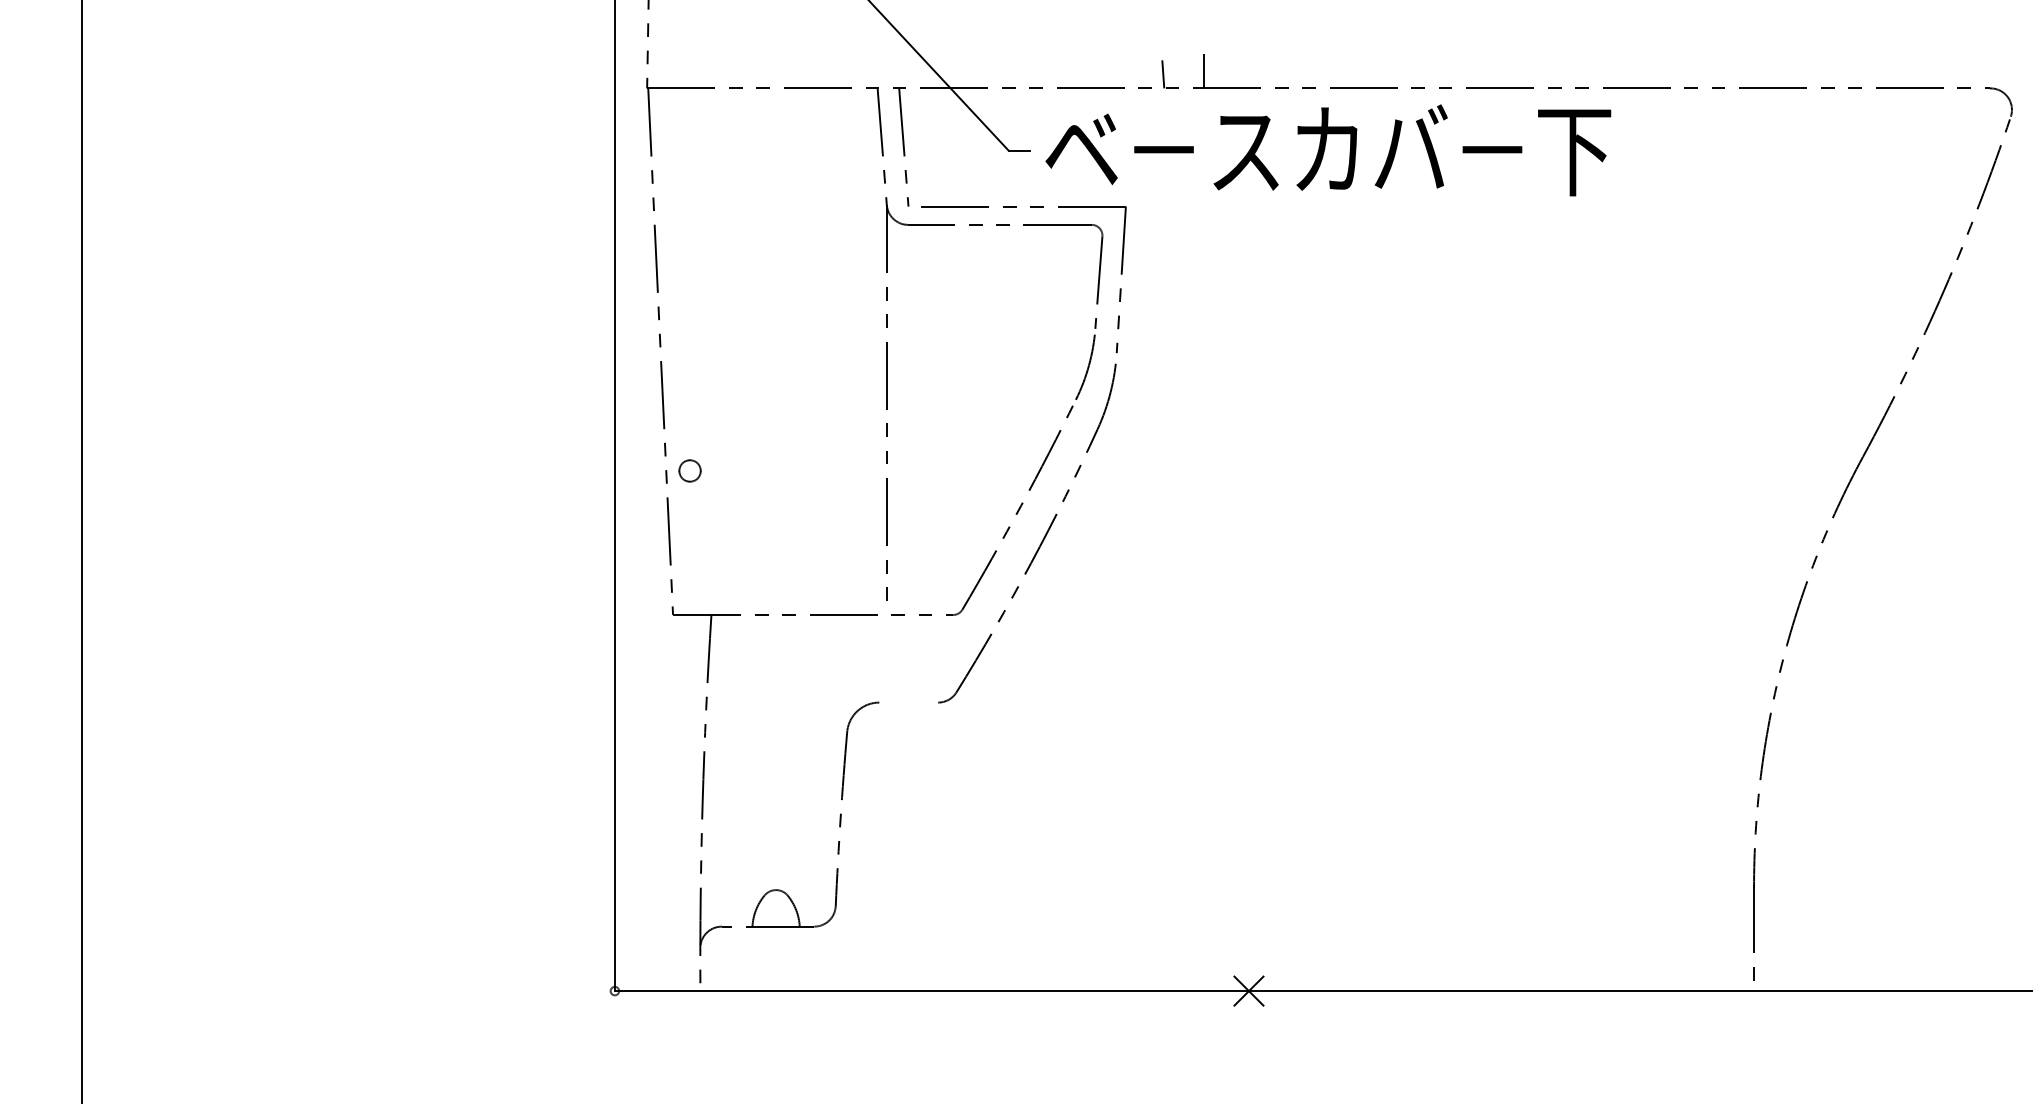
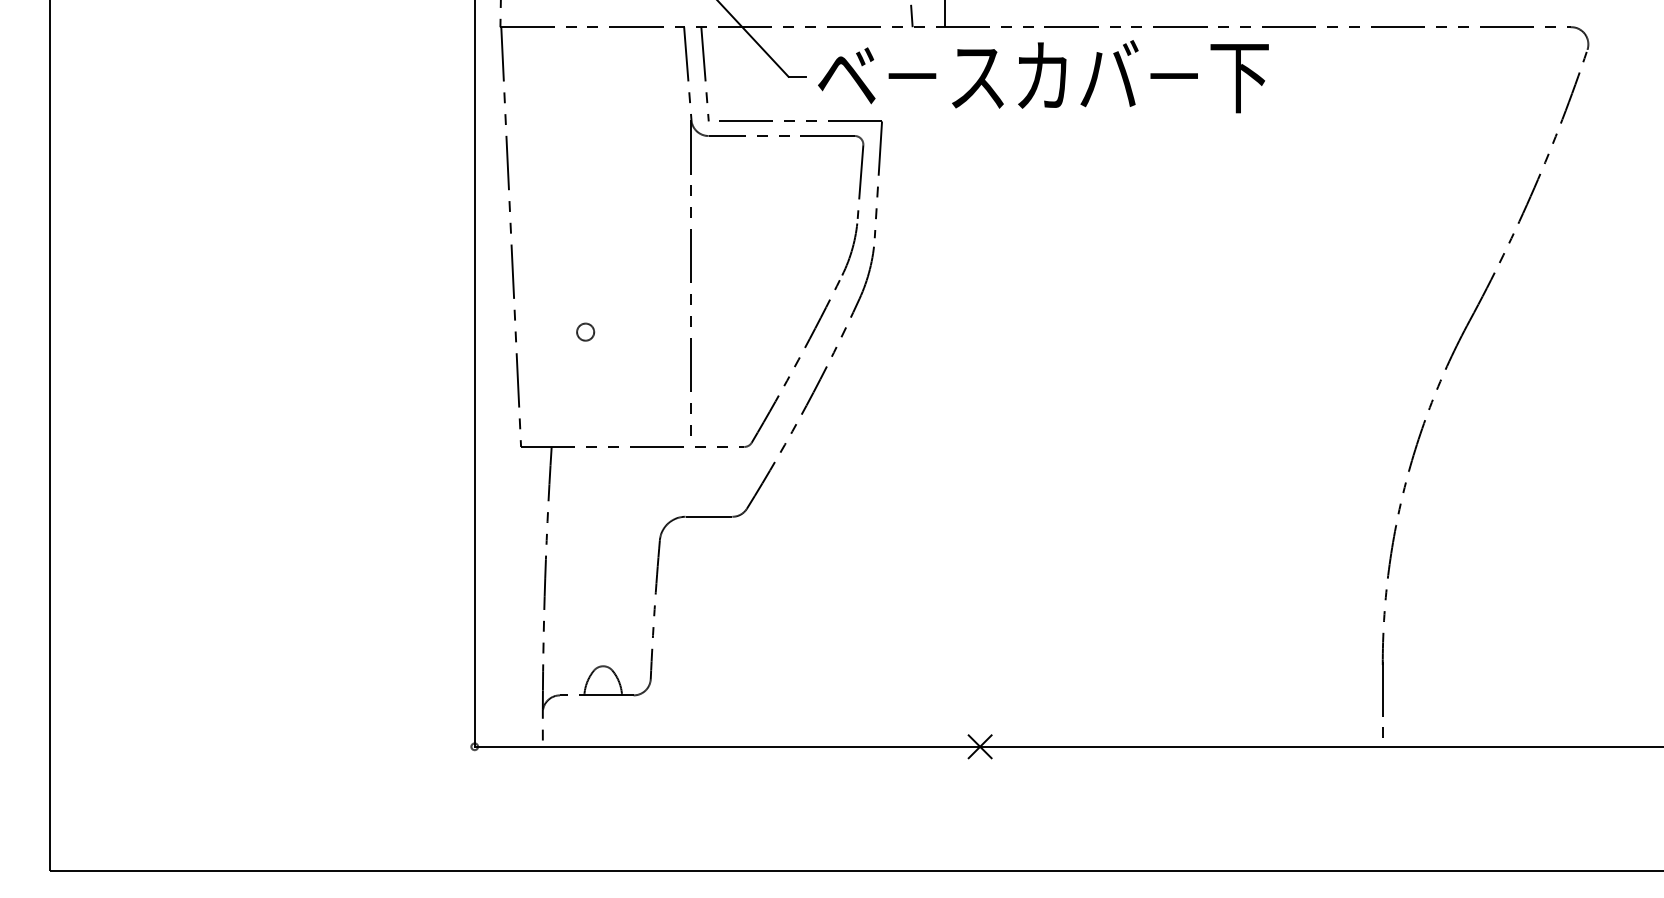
part: (689, 470) -> (585, 331), moved
line: (908, 702) -> (708, 516), added

